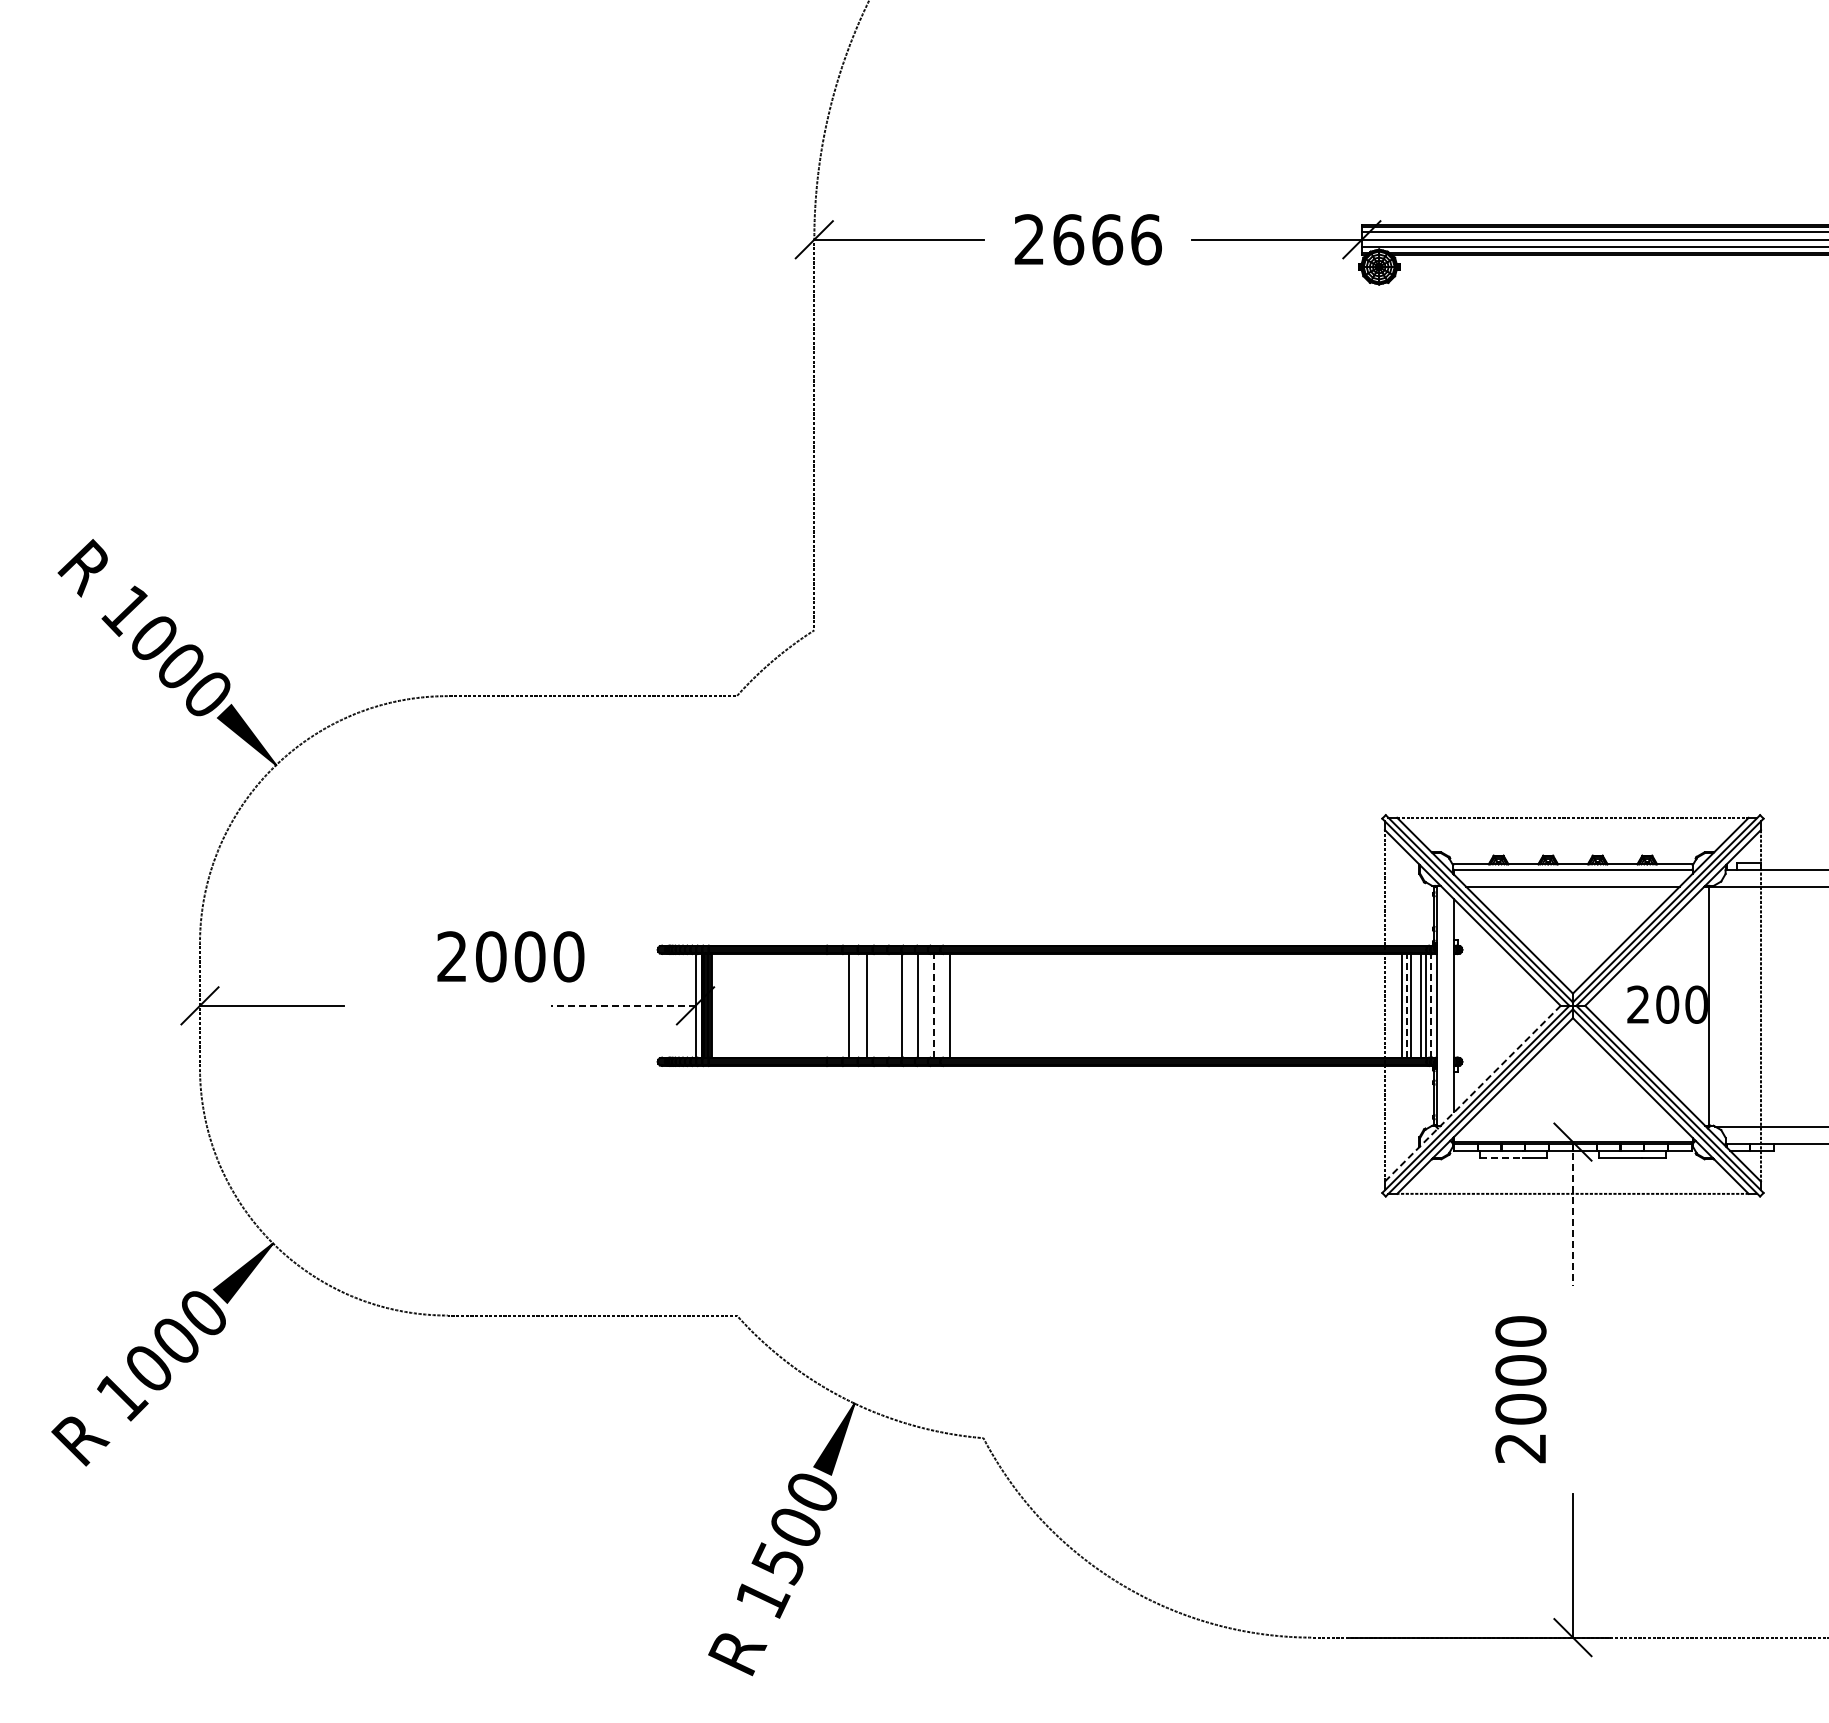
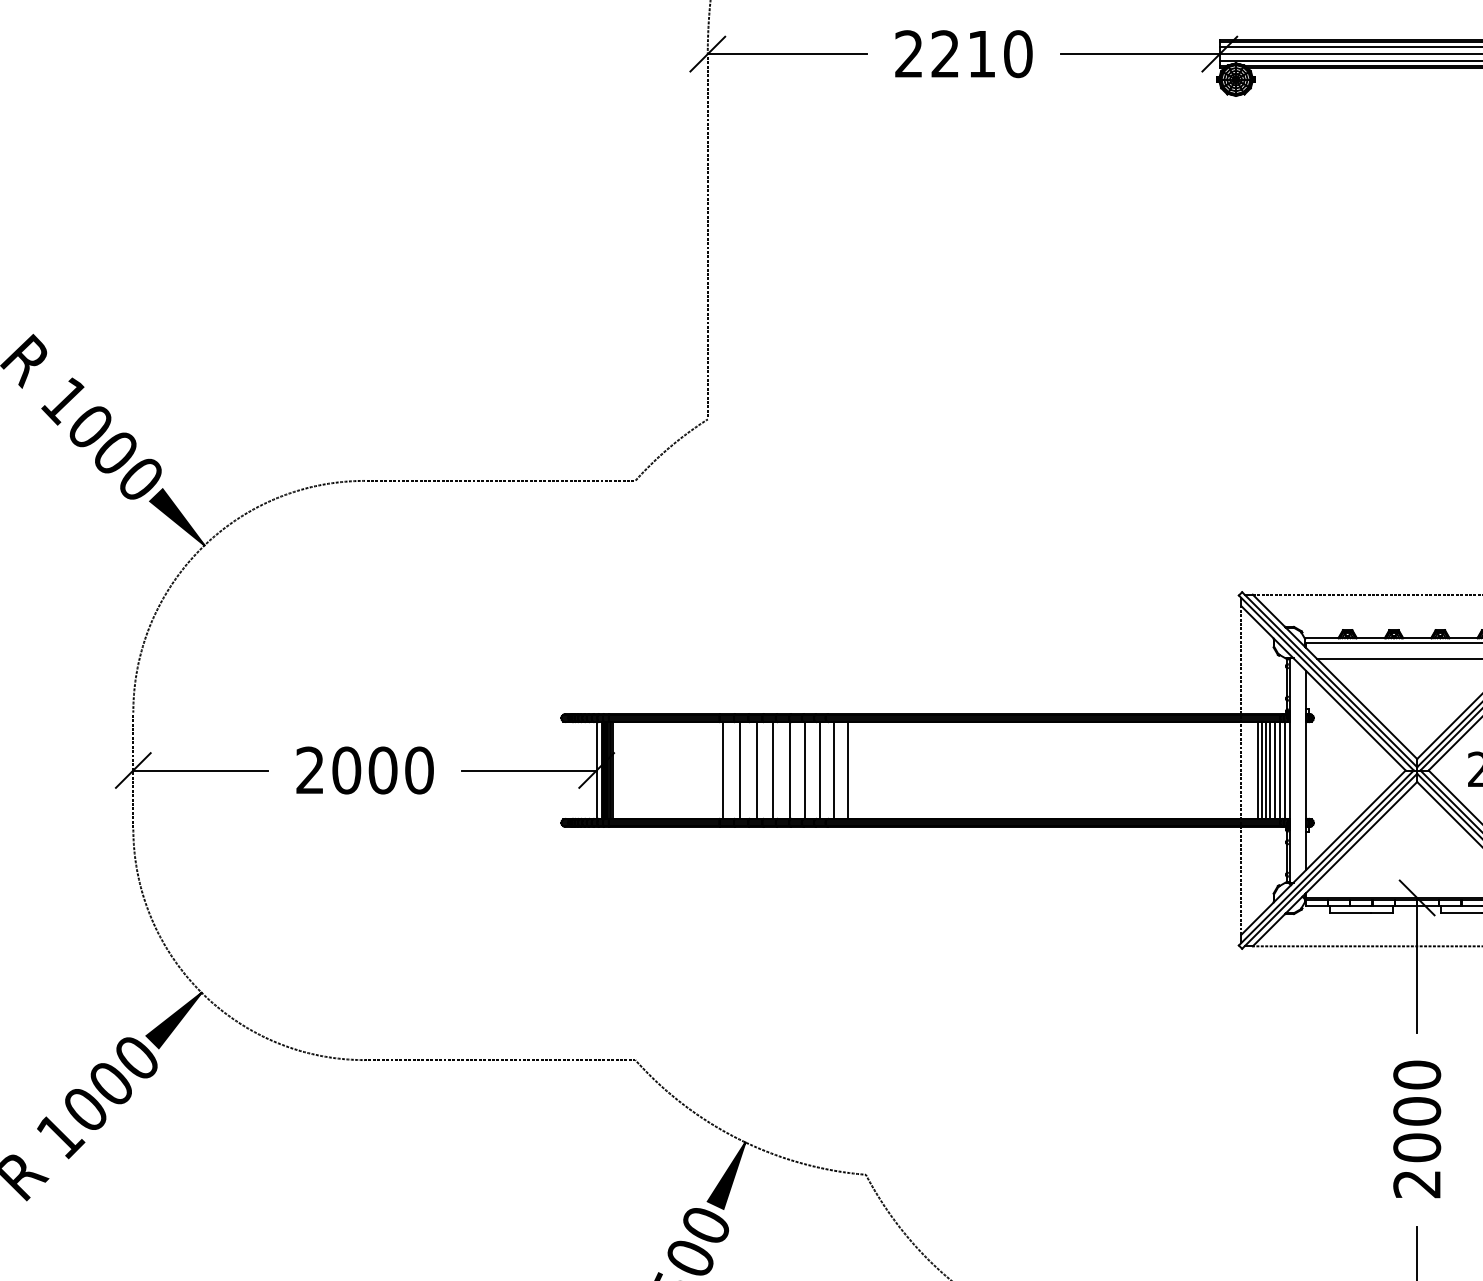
text: (1107, 239) -> (981, 53), 2666 -> 2210
text: (510, 956) -> (364, 770), moved
line: (622, 1005) -> (528, 770), dashed -> solid
line: (830, 1005) -> (722, 770), added
line: (884, 1005) -> (773, 770), added
line: (934, 1005) -> (820, 770), dashed -> solid
line: (964, 1005) -> (848, 770), added
line: (1406, 1005) -> (1261, 770), dashed -> solid
line: (1415, 1005) -> (1269, 770), added
line: (1431, 1005) -> (1284, 770), dashed -> solid
line: (1473, 1093) -> (1324, 852), dashed -> solid
line: (1501, 1157) -> (1350, 912), dashed -> solid
line: (1572, 1214) -> (1416, 965), dashed -> solid
text: (1520, 1389) -> (1416, 1129), moved

